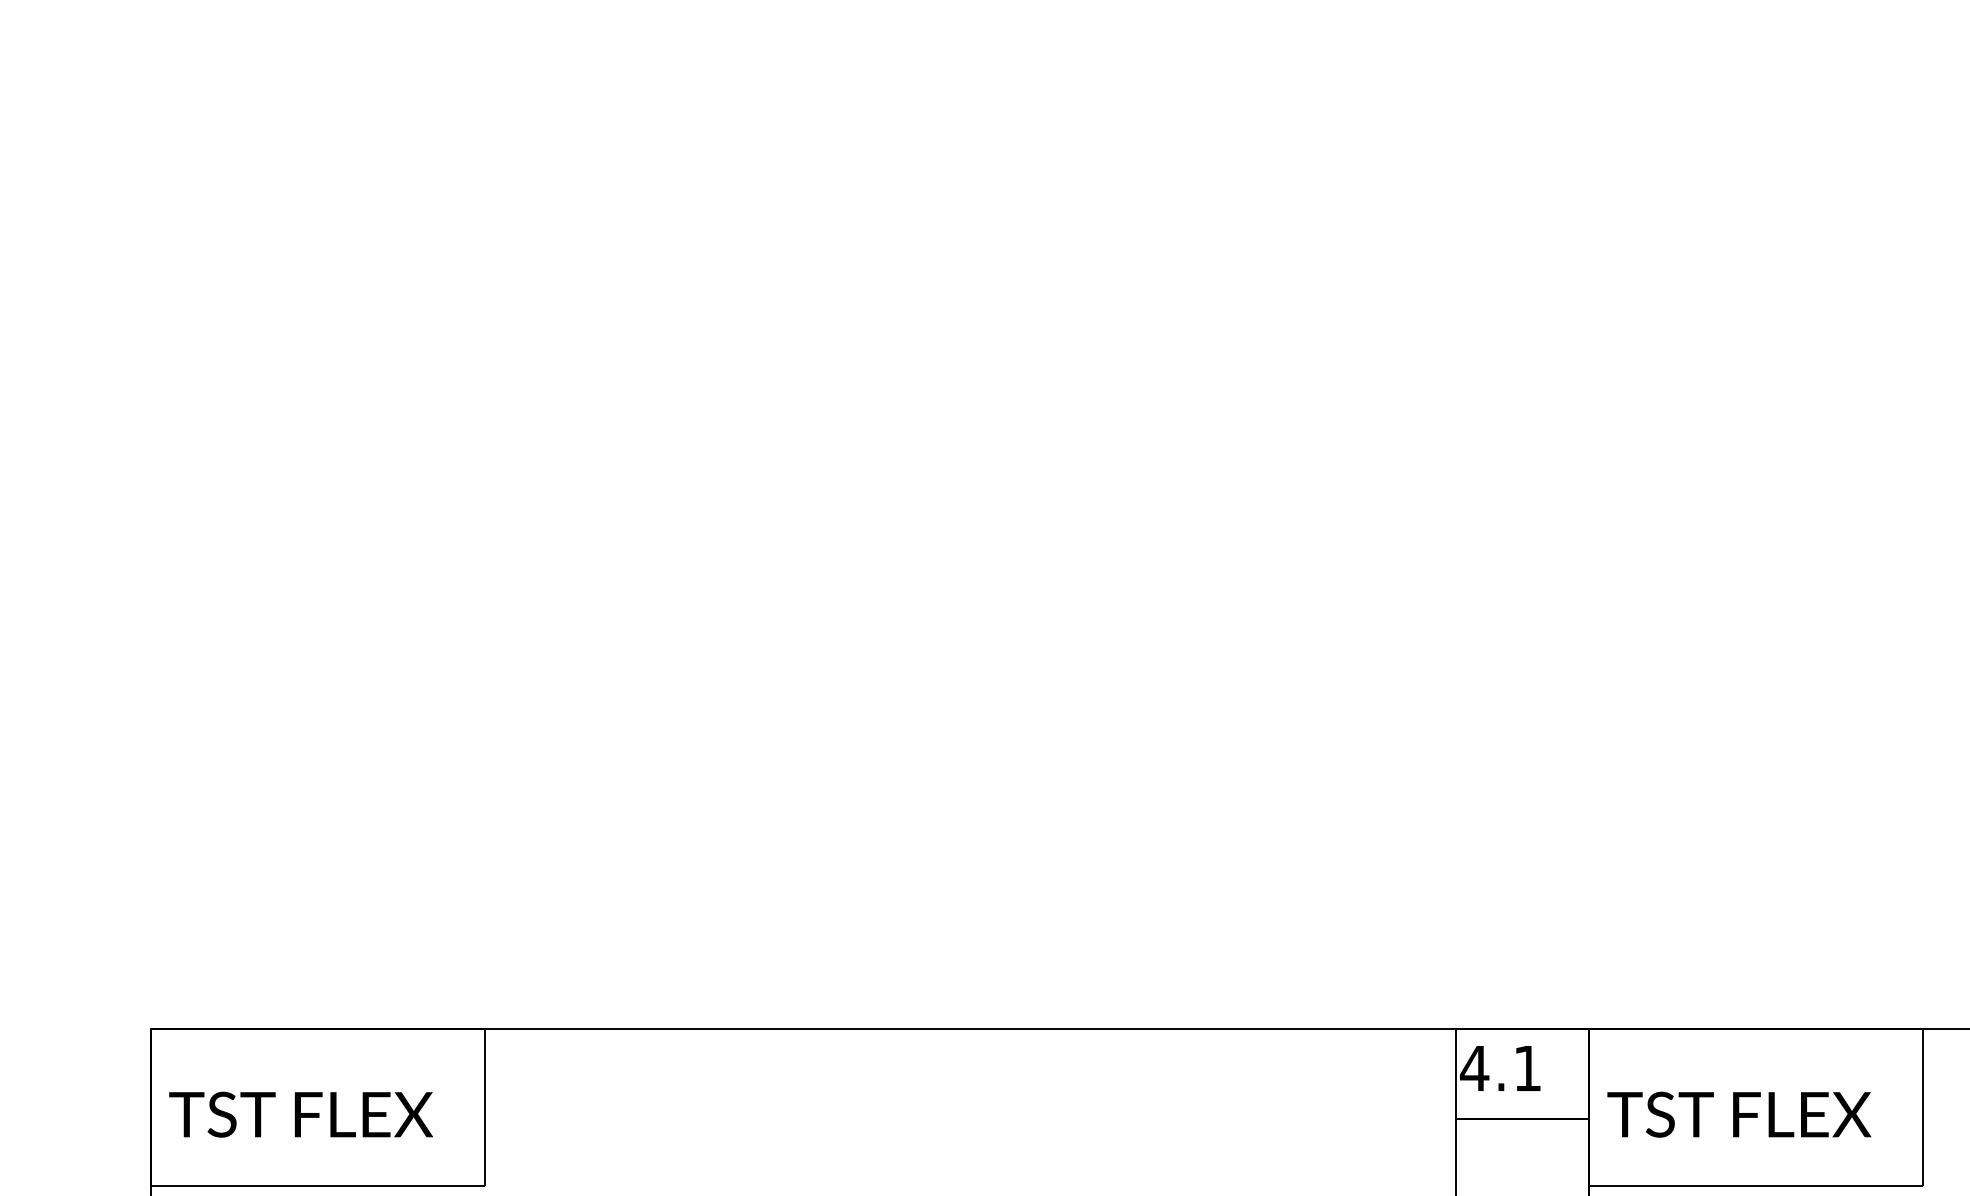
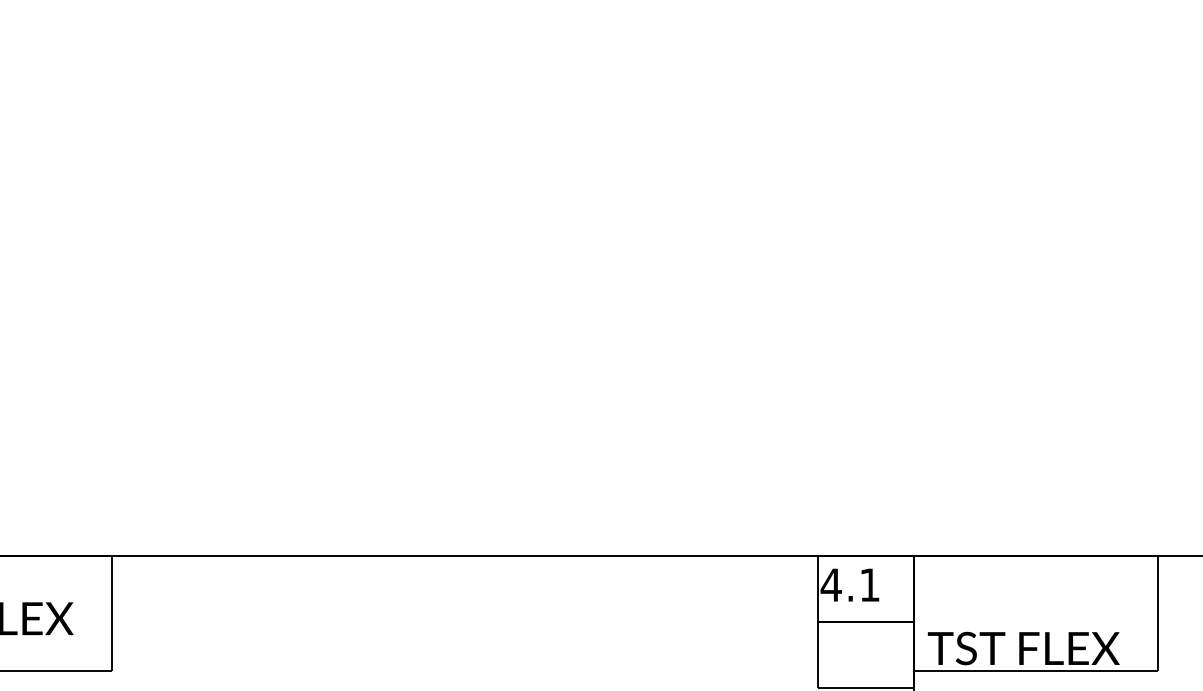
text: (1739, 1114) -> (1023, 648), moved

